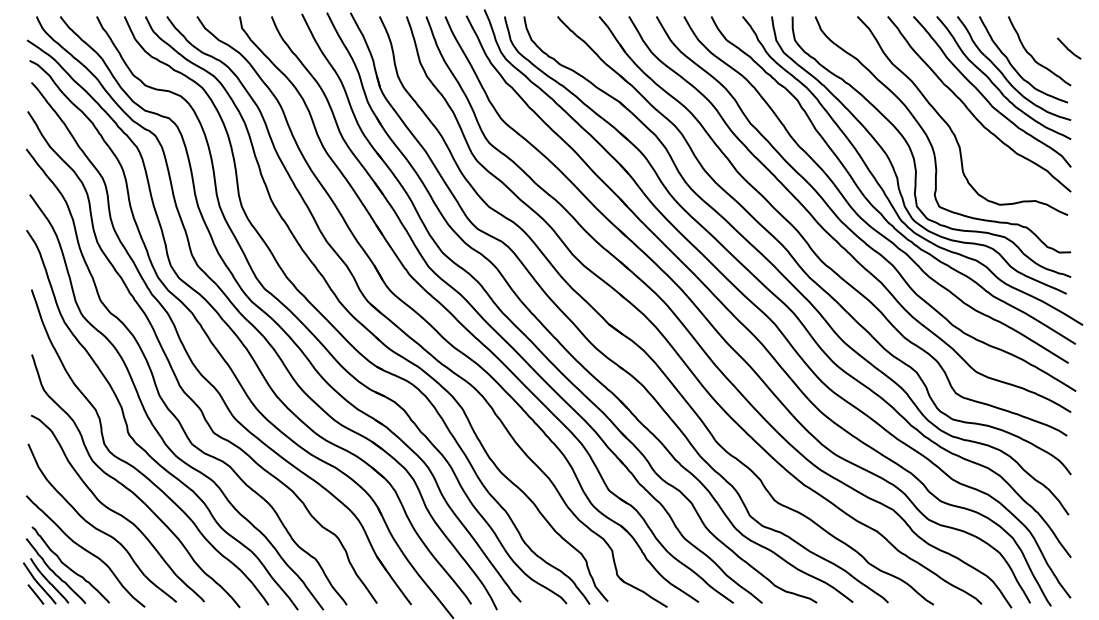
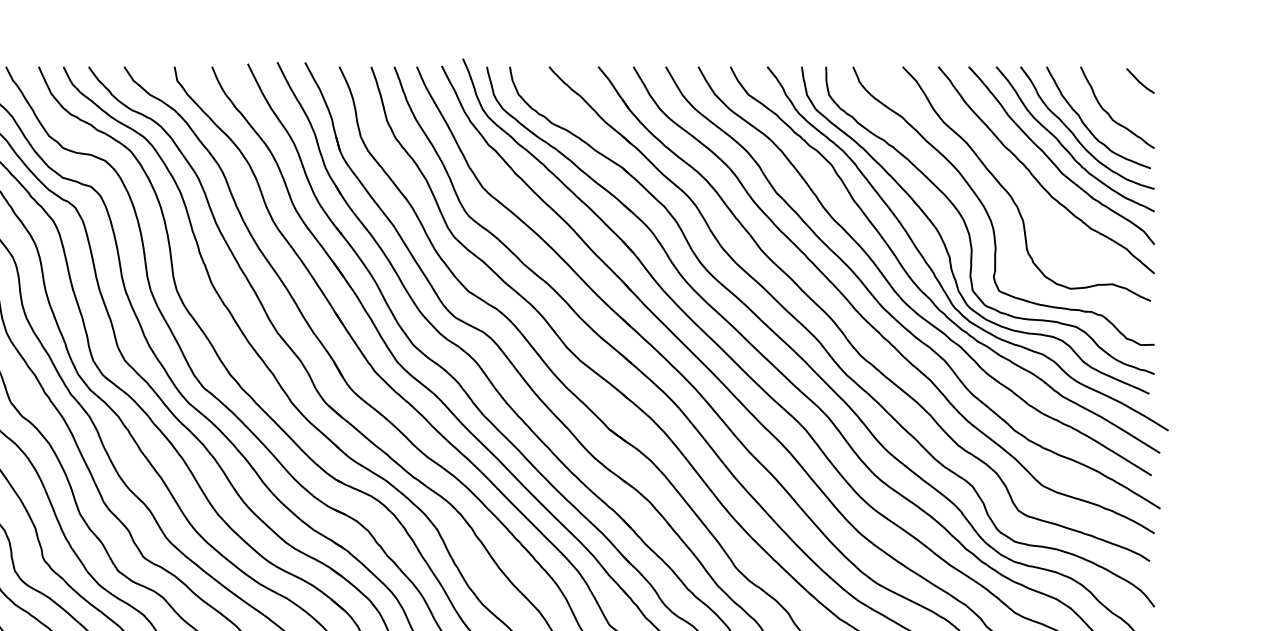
curve: (1068, 48) -> (1139, 80), moved

